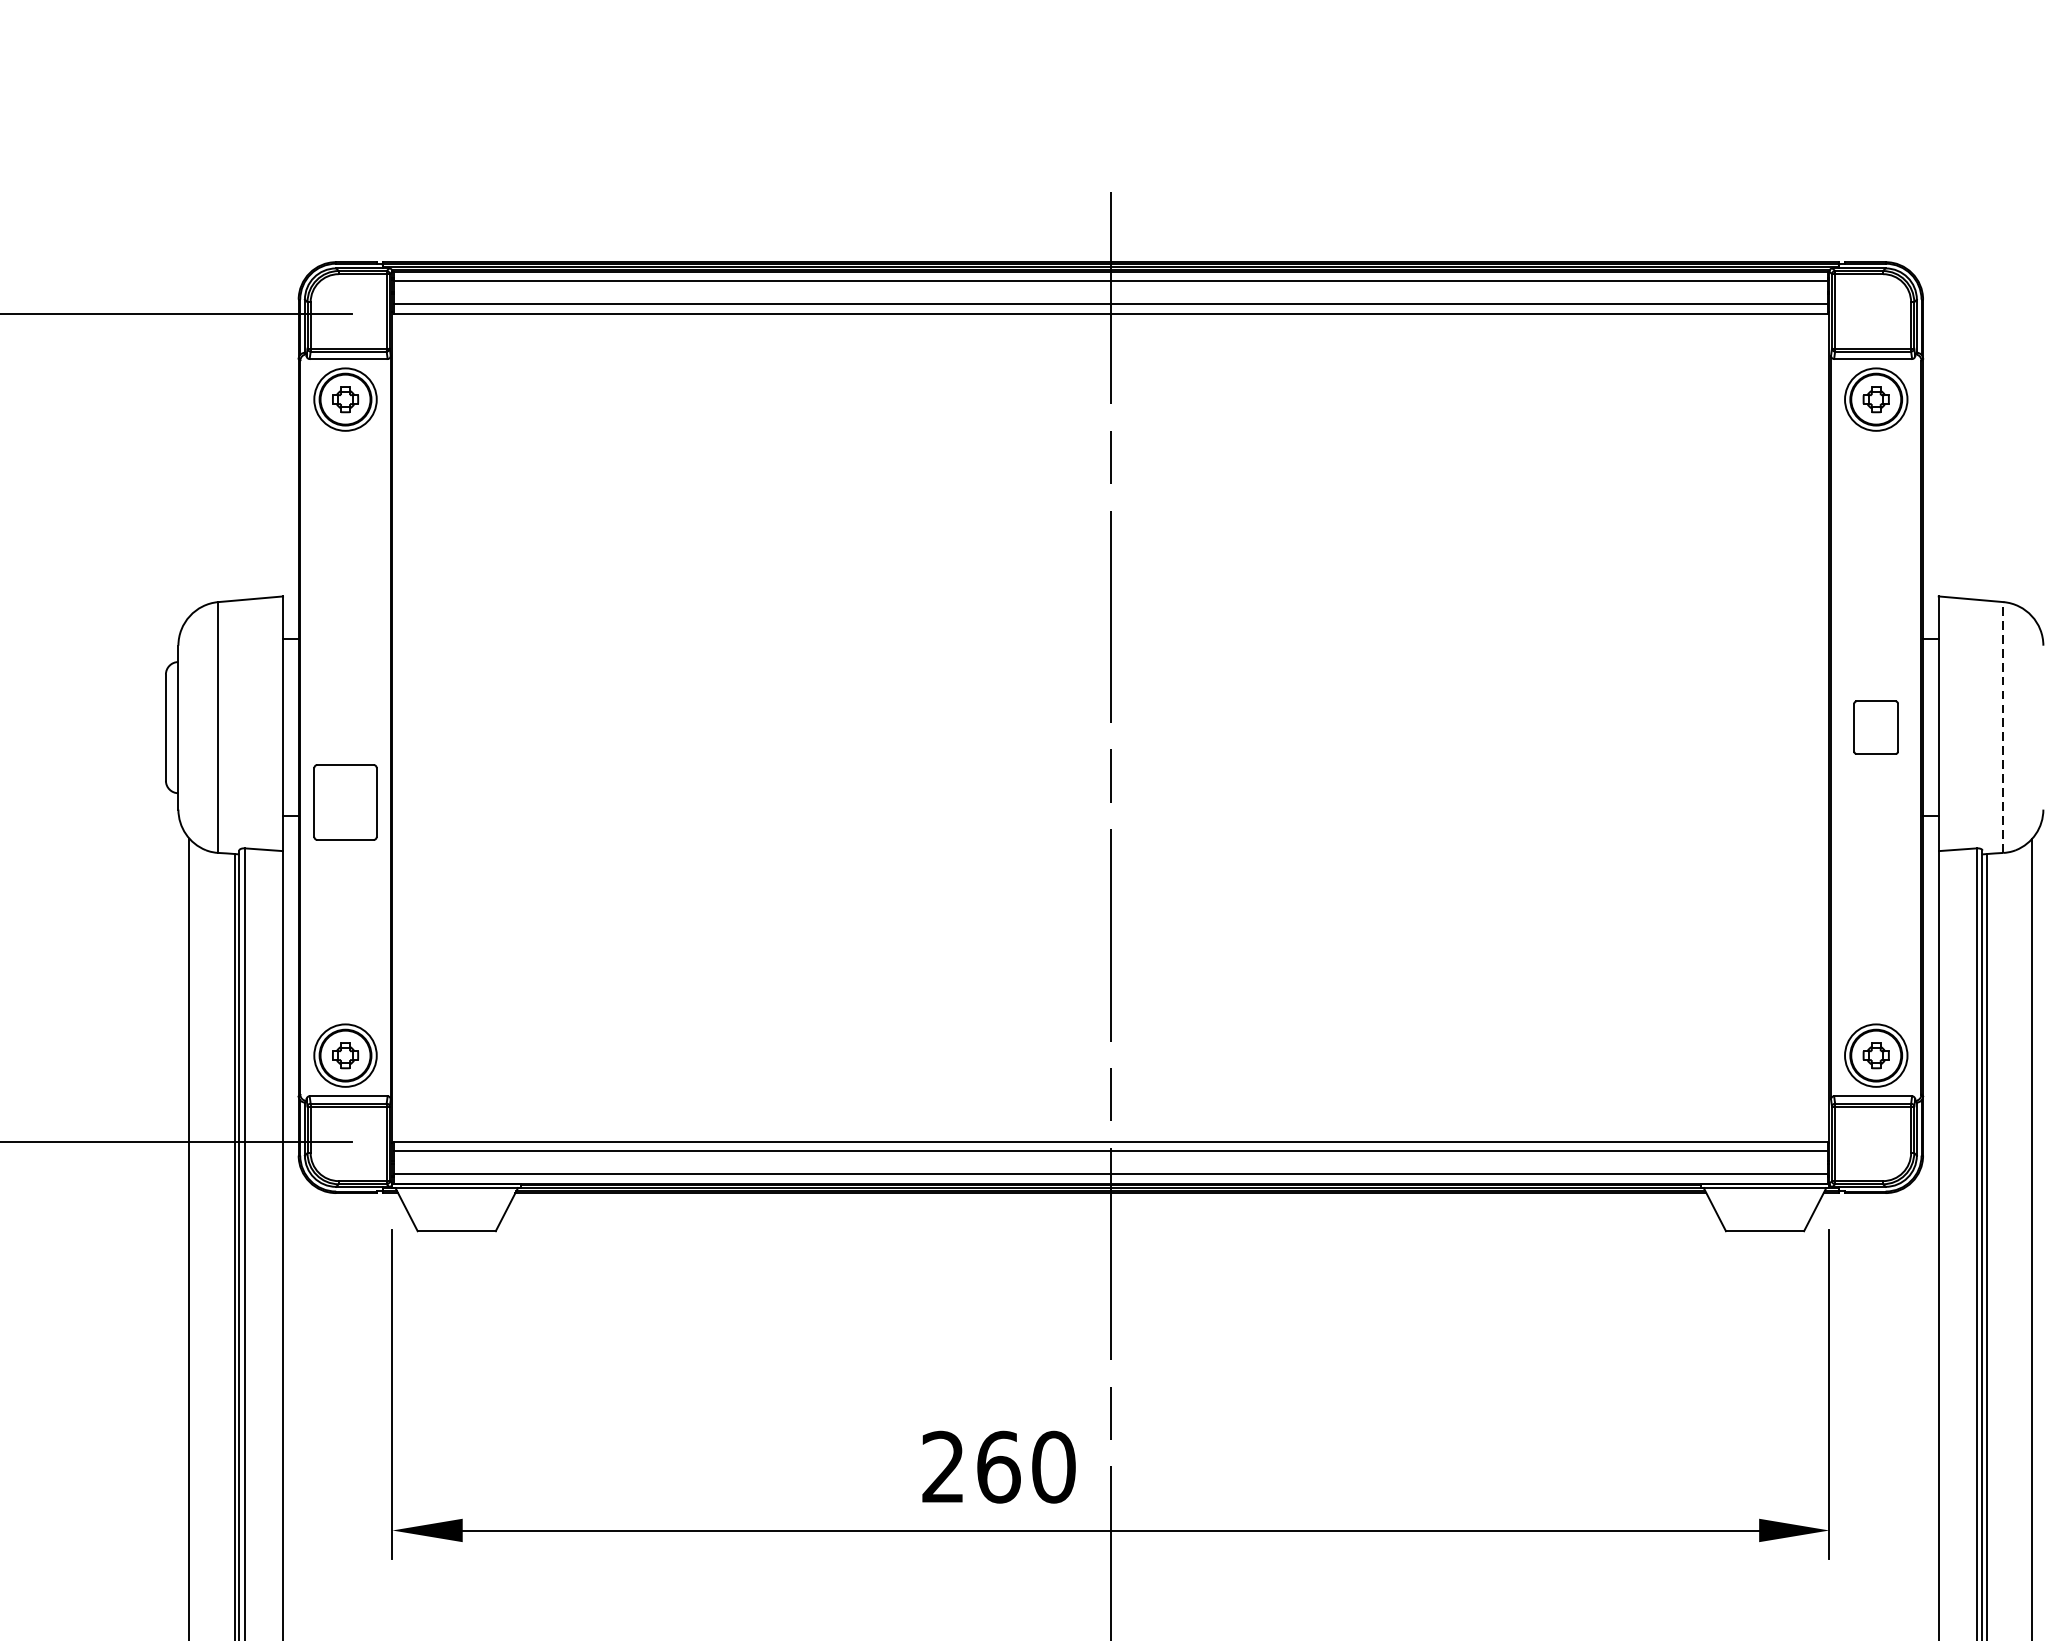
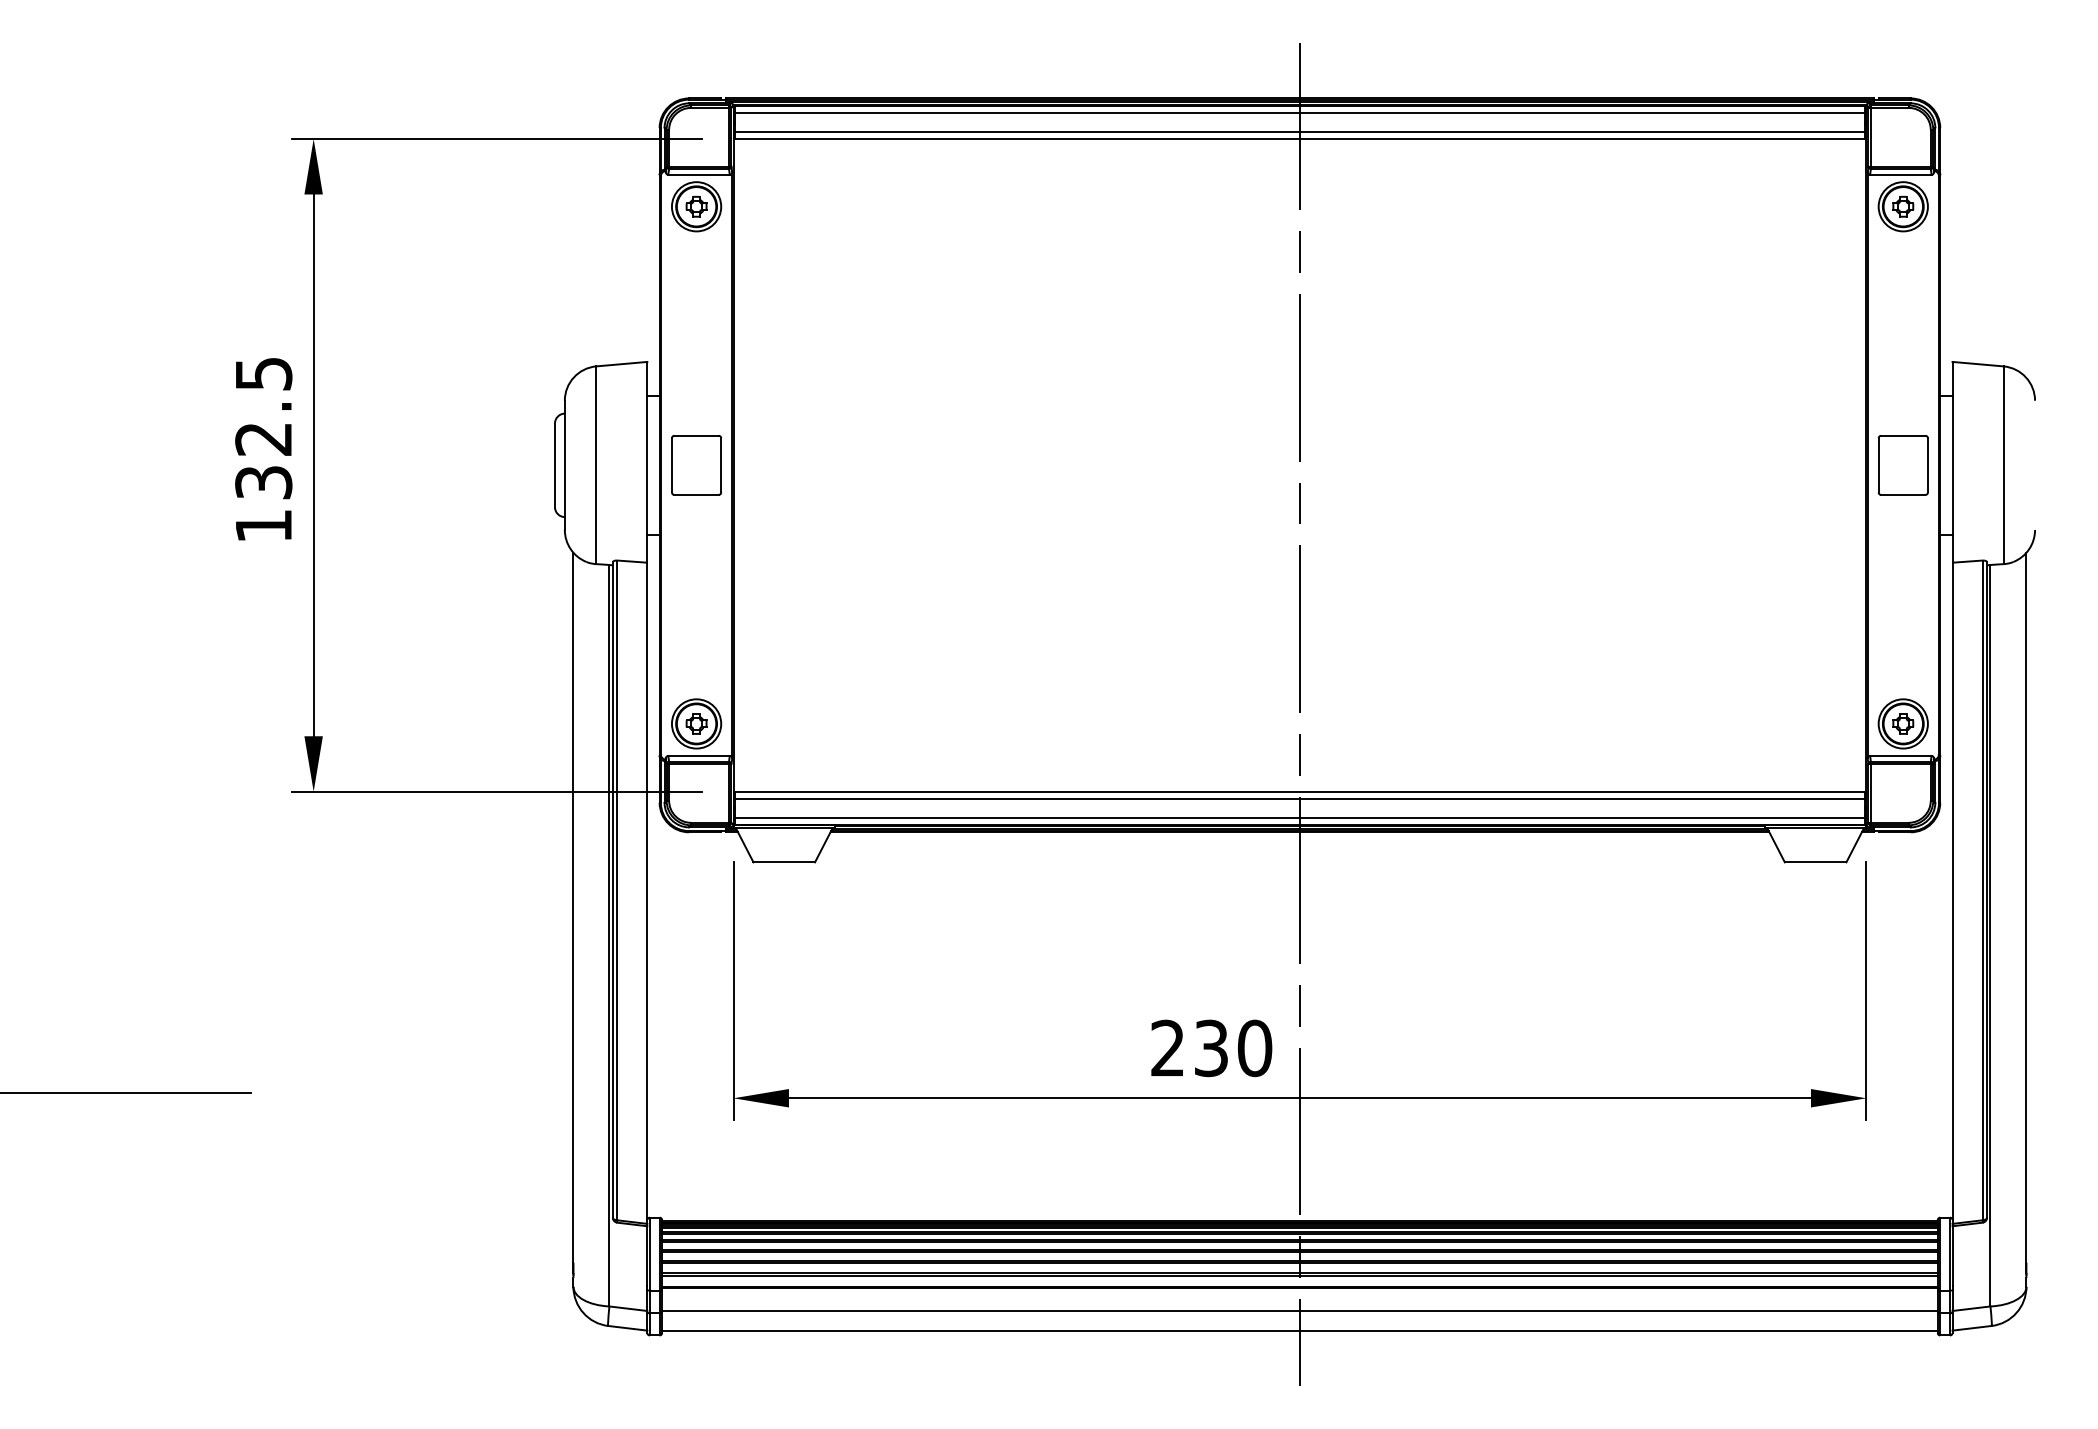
part: (1875, 727) -> (1902, 465), size x1.43
line: (2003, 727) -> (2003, 465), dashed -> solid
part: (345, 802) -> (696, 465), moved
text: (998, 1467) -> (1211, 1048), 260 -> 230

